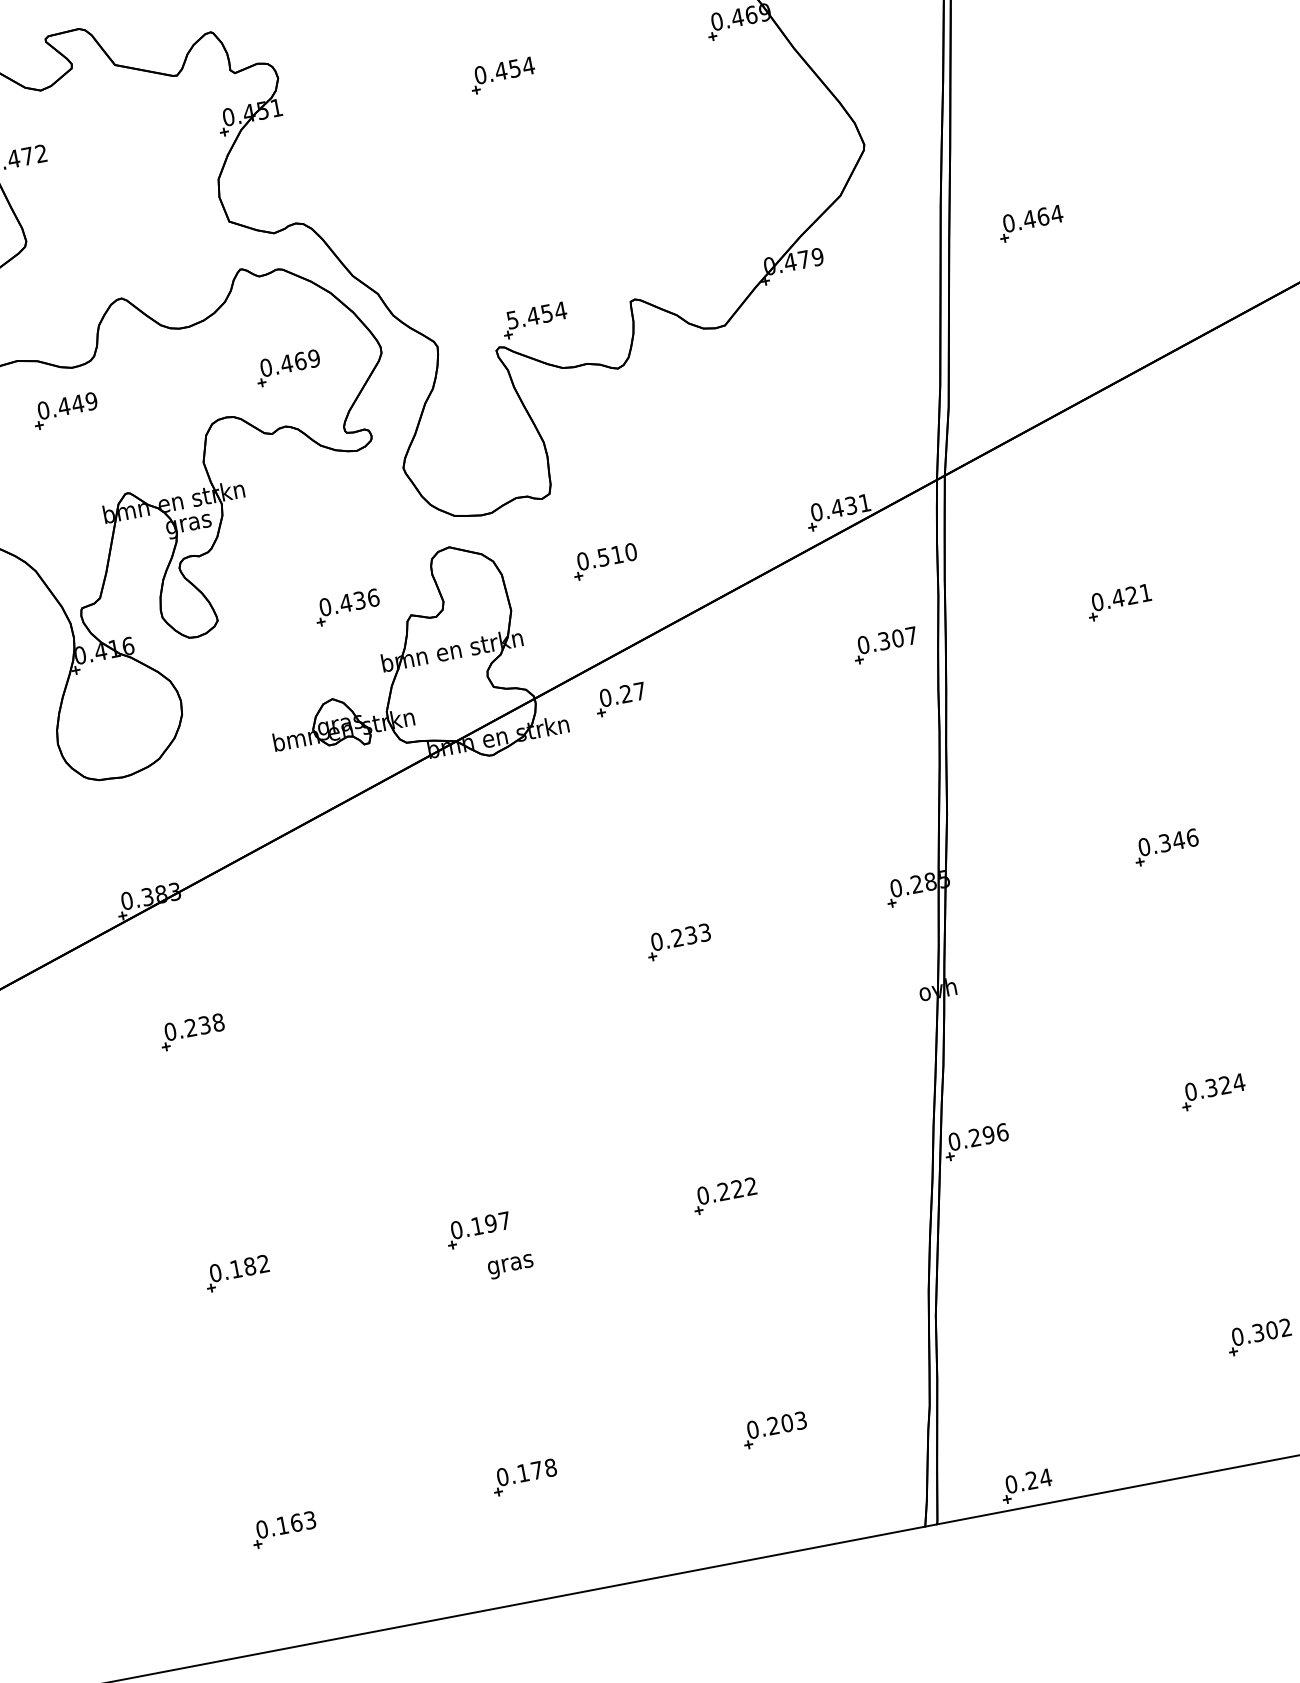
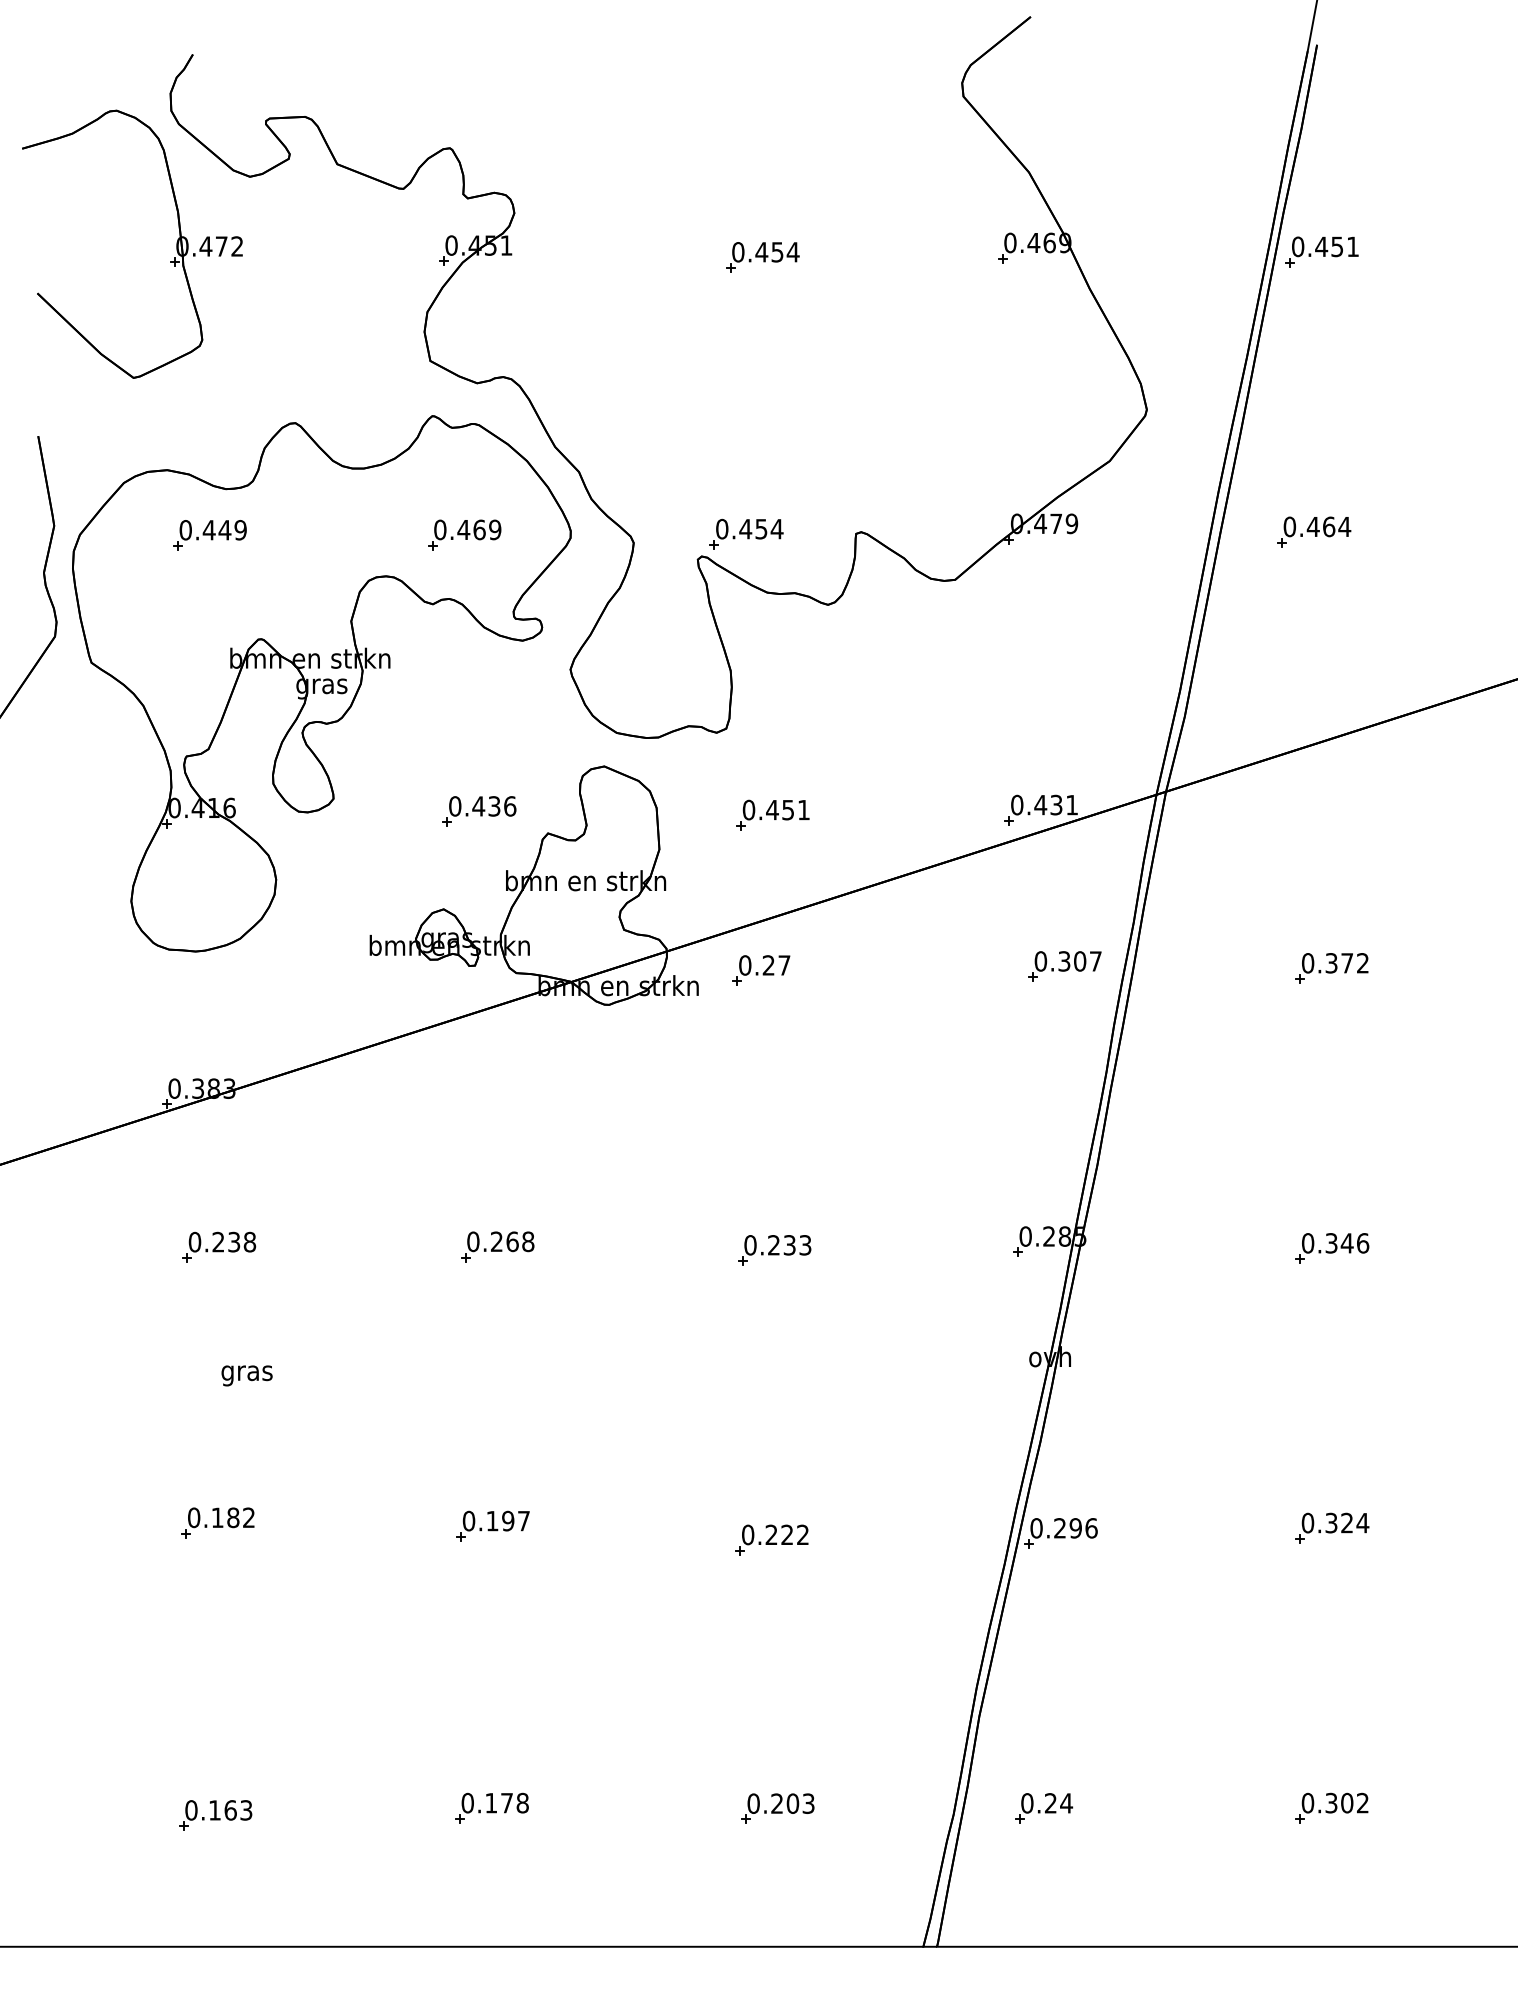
text: (512, 319) -> (722, 528), 5.454 -> 0.454
text: (617, 554) -> (788, 809), 0.510 -> 0.451
text: (1131, 595) -> (1346, 963), 0.421 -> 0.372
part: (435, 985) -> (497, 1246), added
text: (510, 1266) -> (246, 1375), moved
part: (1027, 1486) -> (1044, 1808), moved

